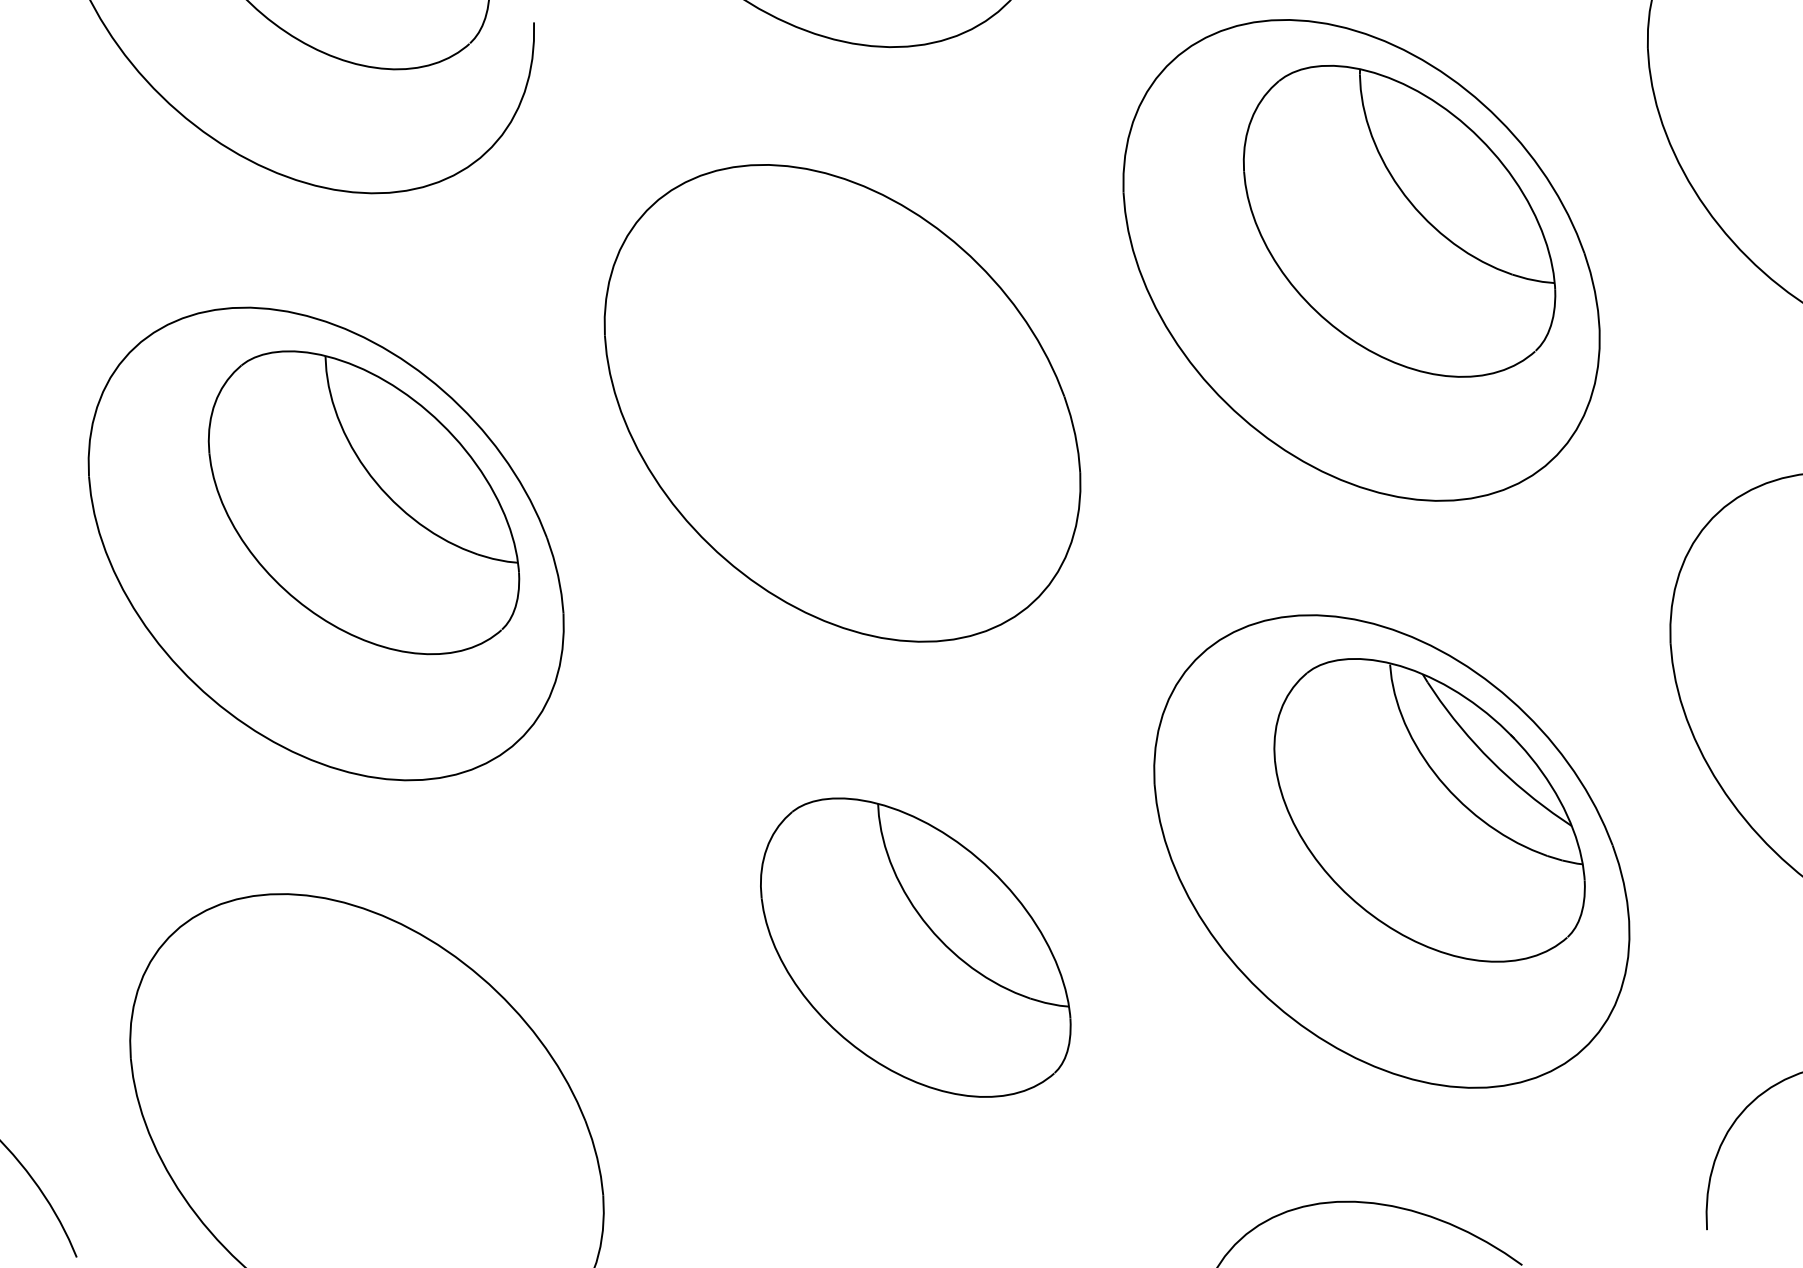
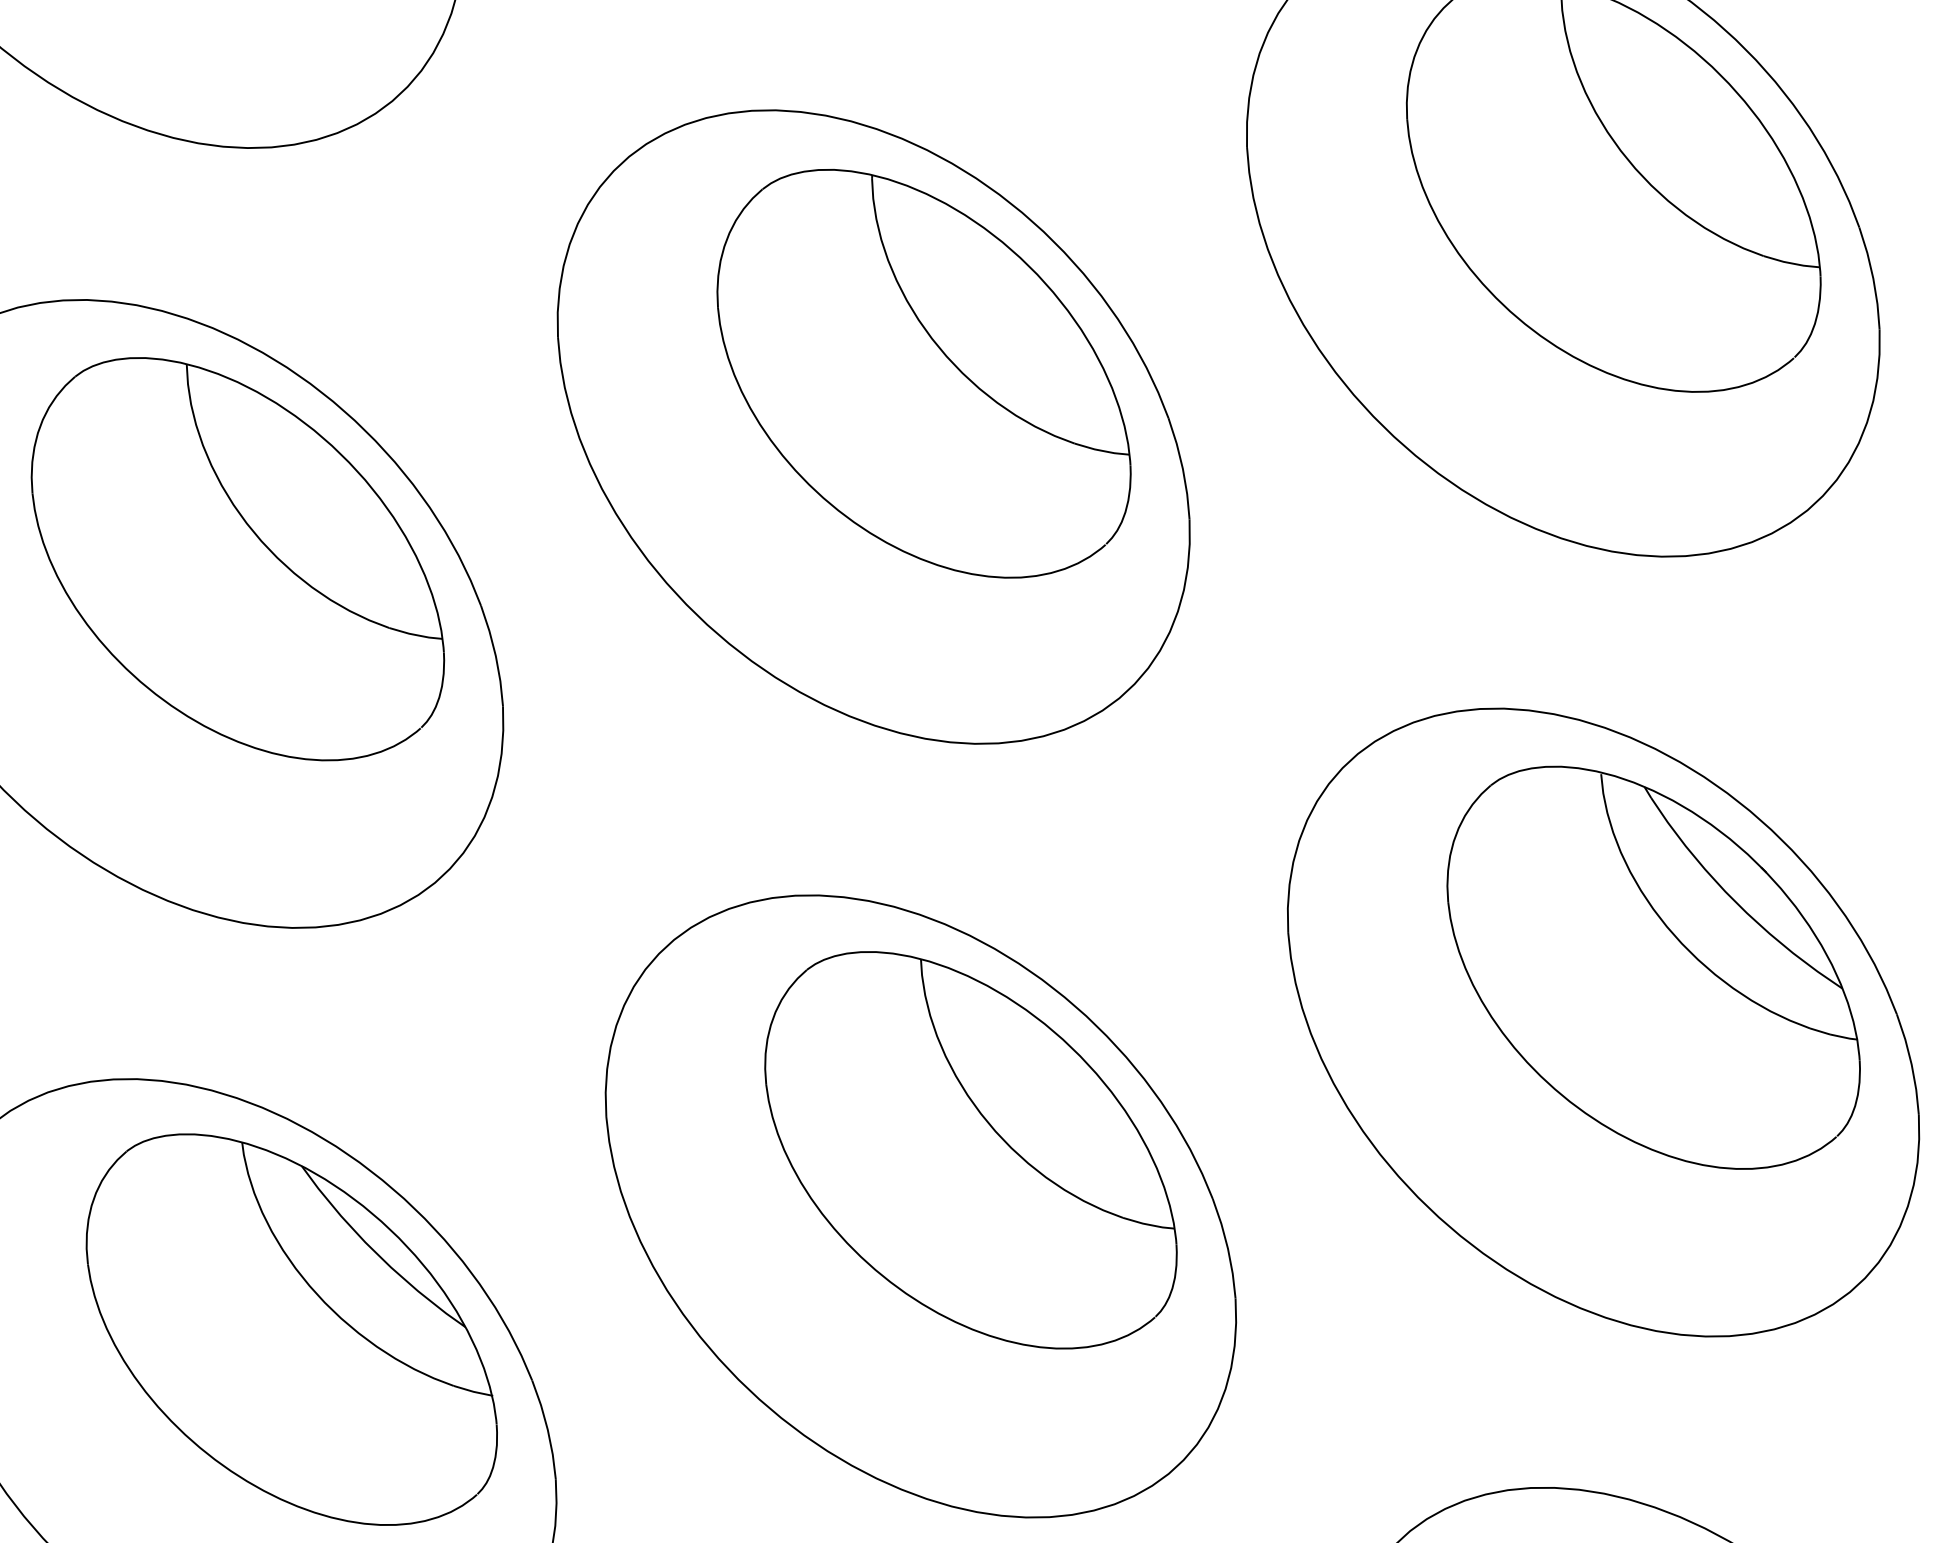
part: (880, 362) -> (924, 372), added
part: (877, 989) -> (920, 1205), added
part: (404, 1082) -> (291, 1329), added

